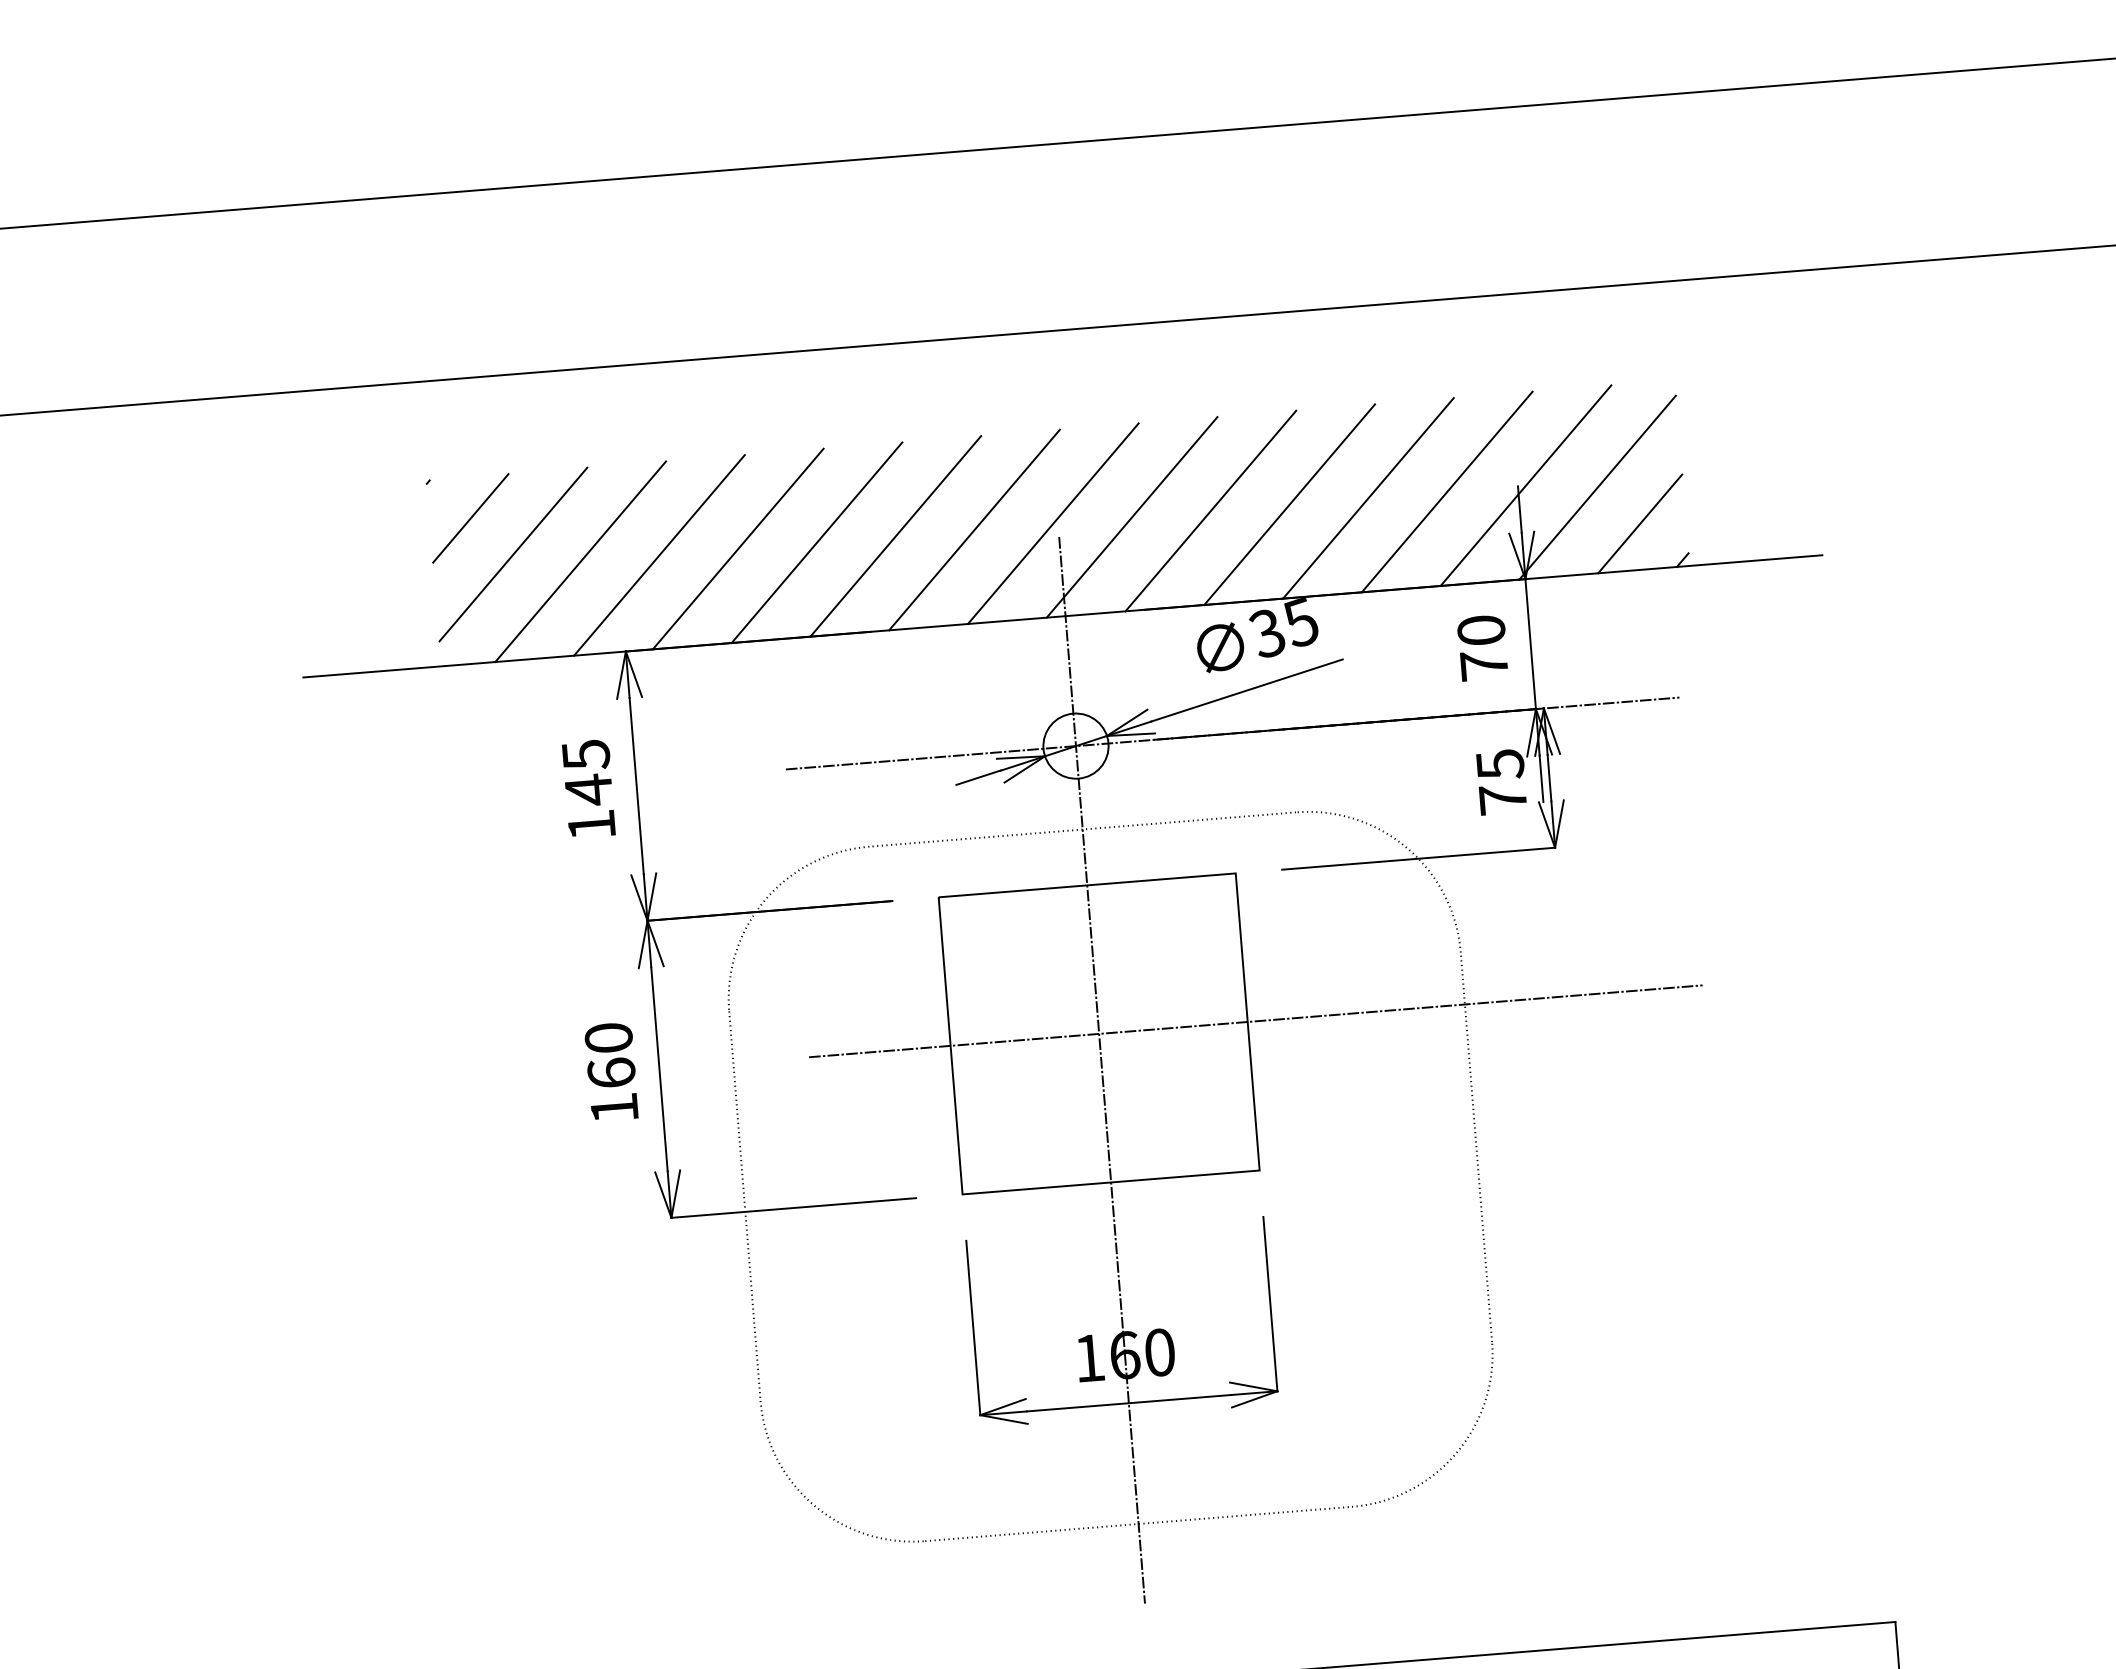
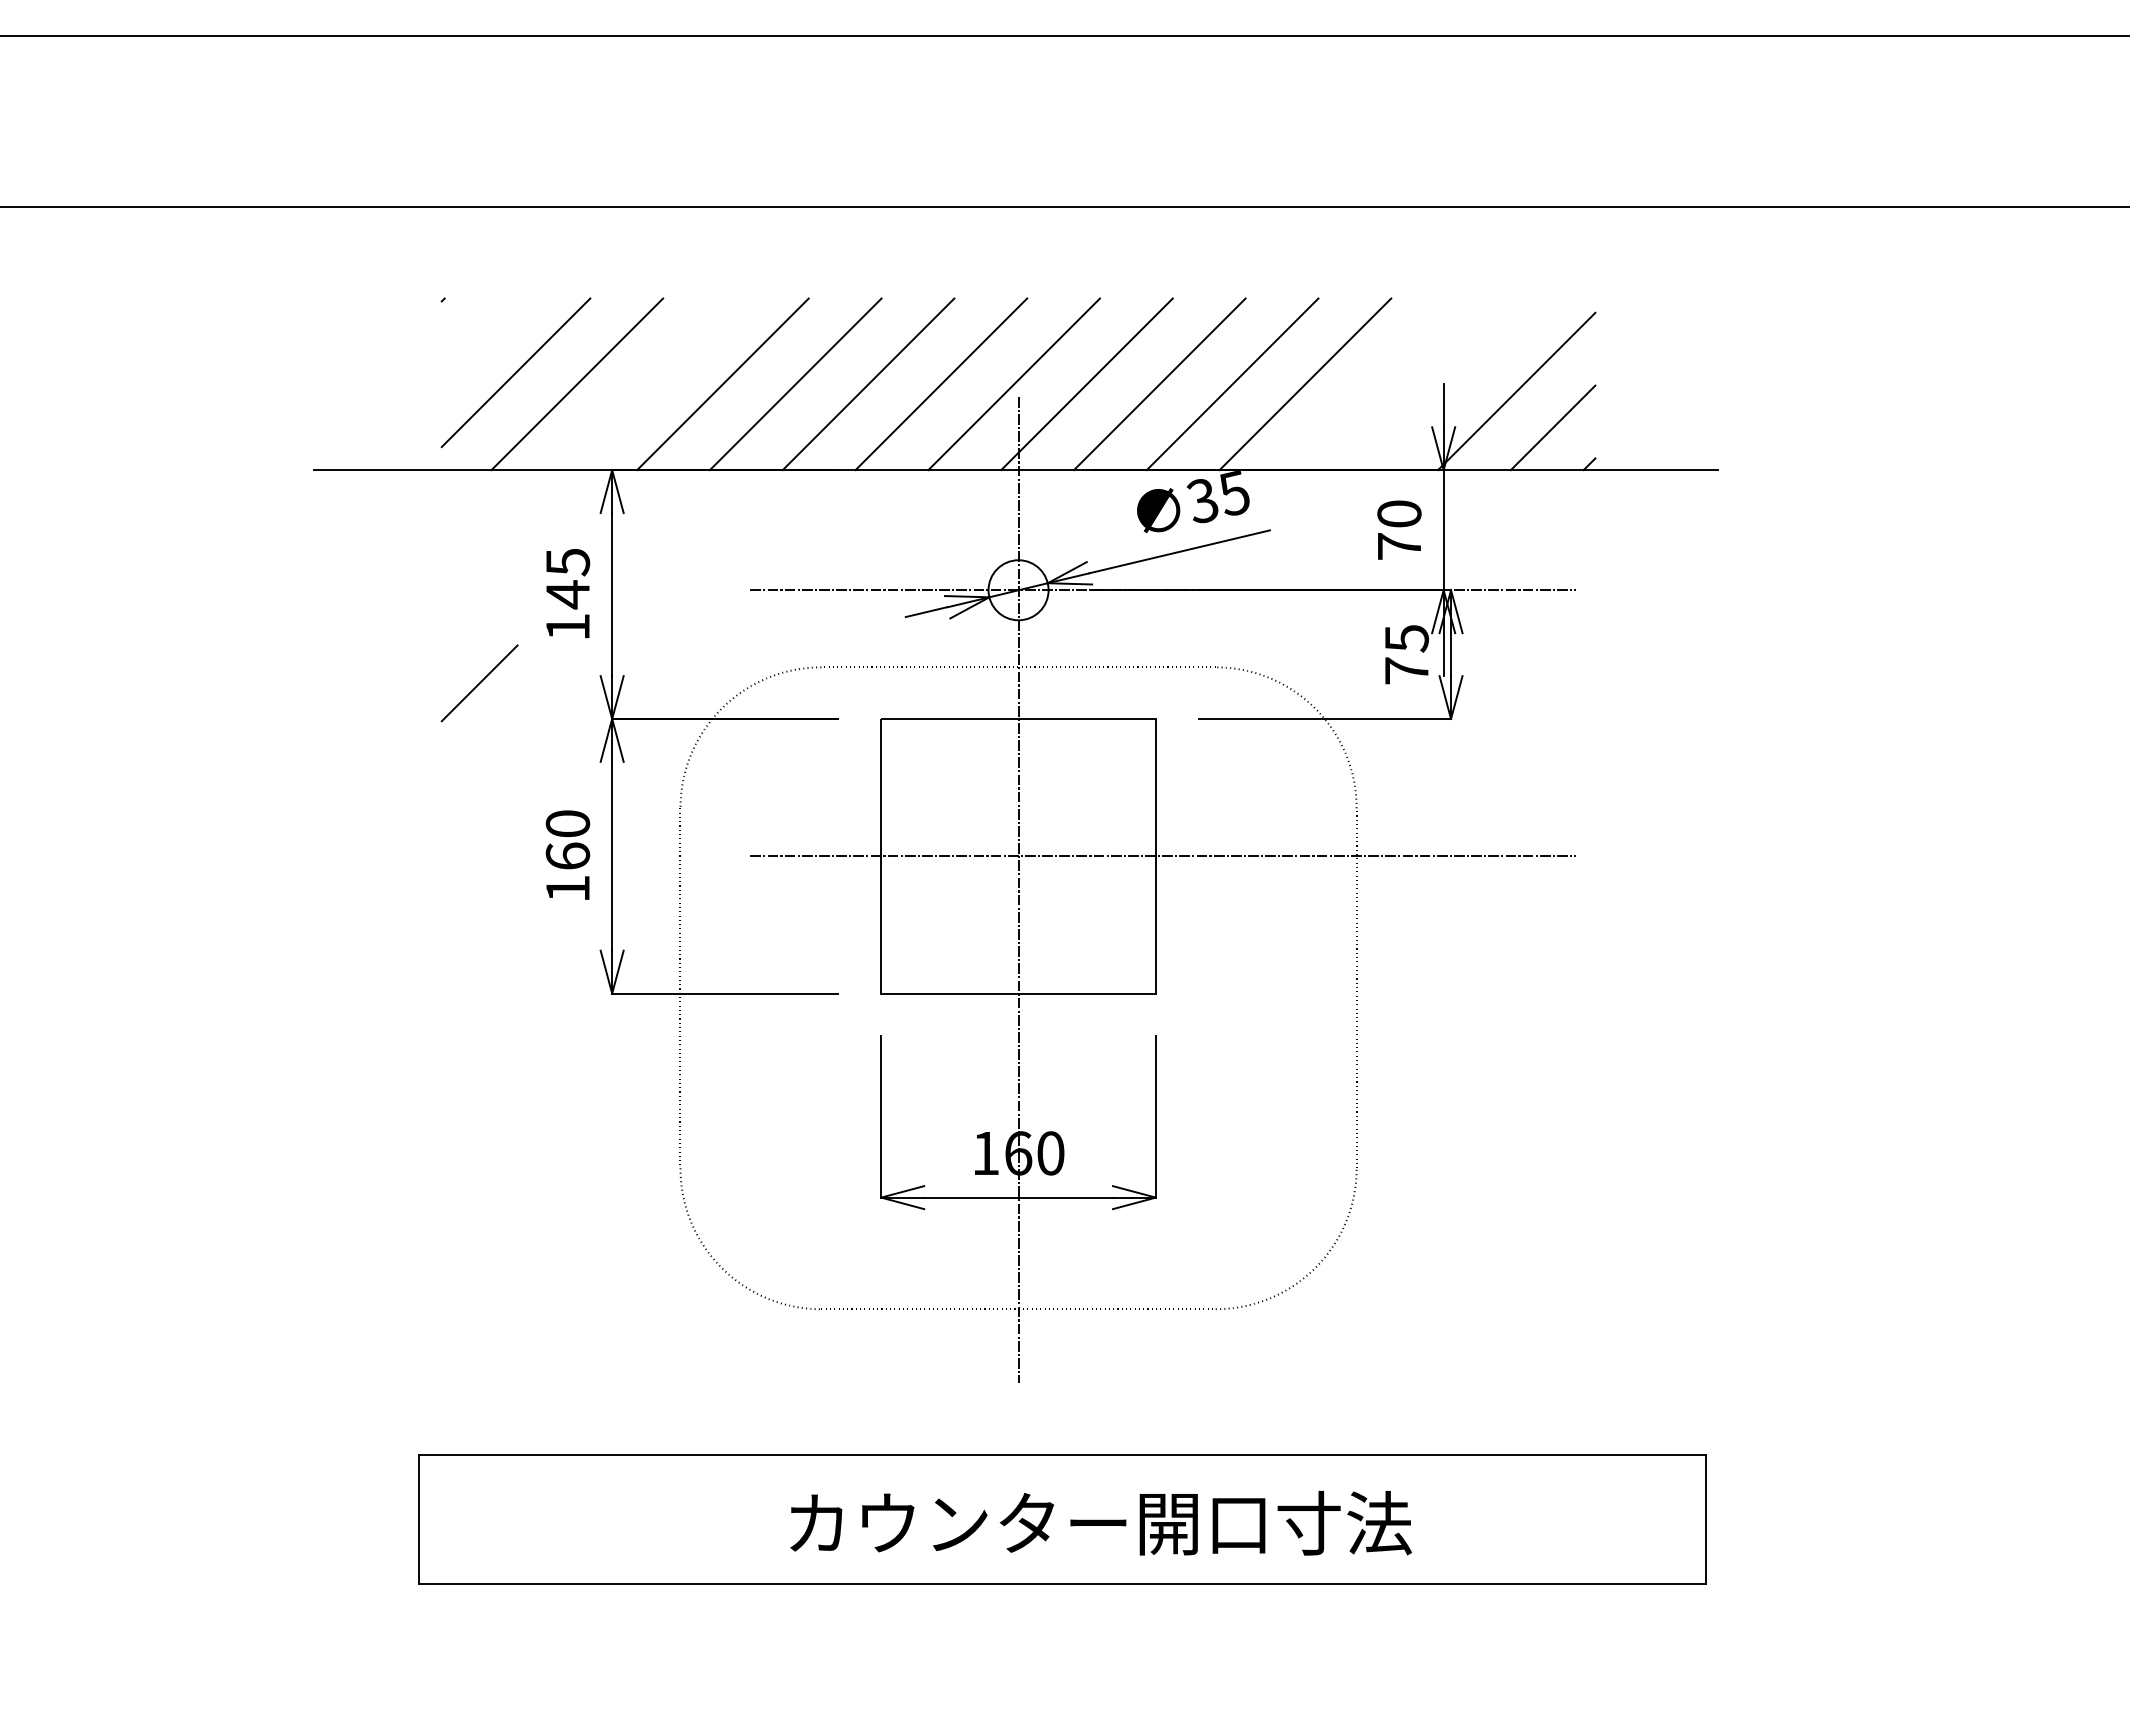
line: (1525, 485) -> (1450, 384), removed
line: (1447, 492) -> (1378, 384), removed
line: (470, 518) -> (479, 683), moved
line: (658, 555) -> (649, 384), removed

